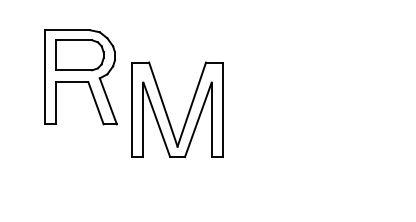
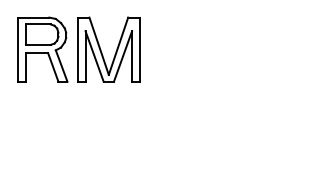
part: (168, 113) -> (102, 52), moved

